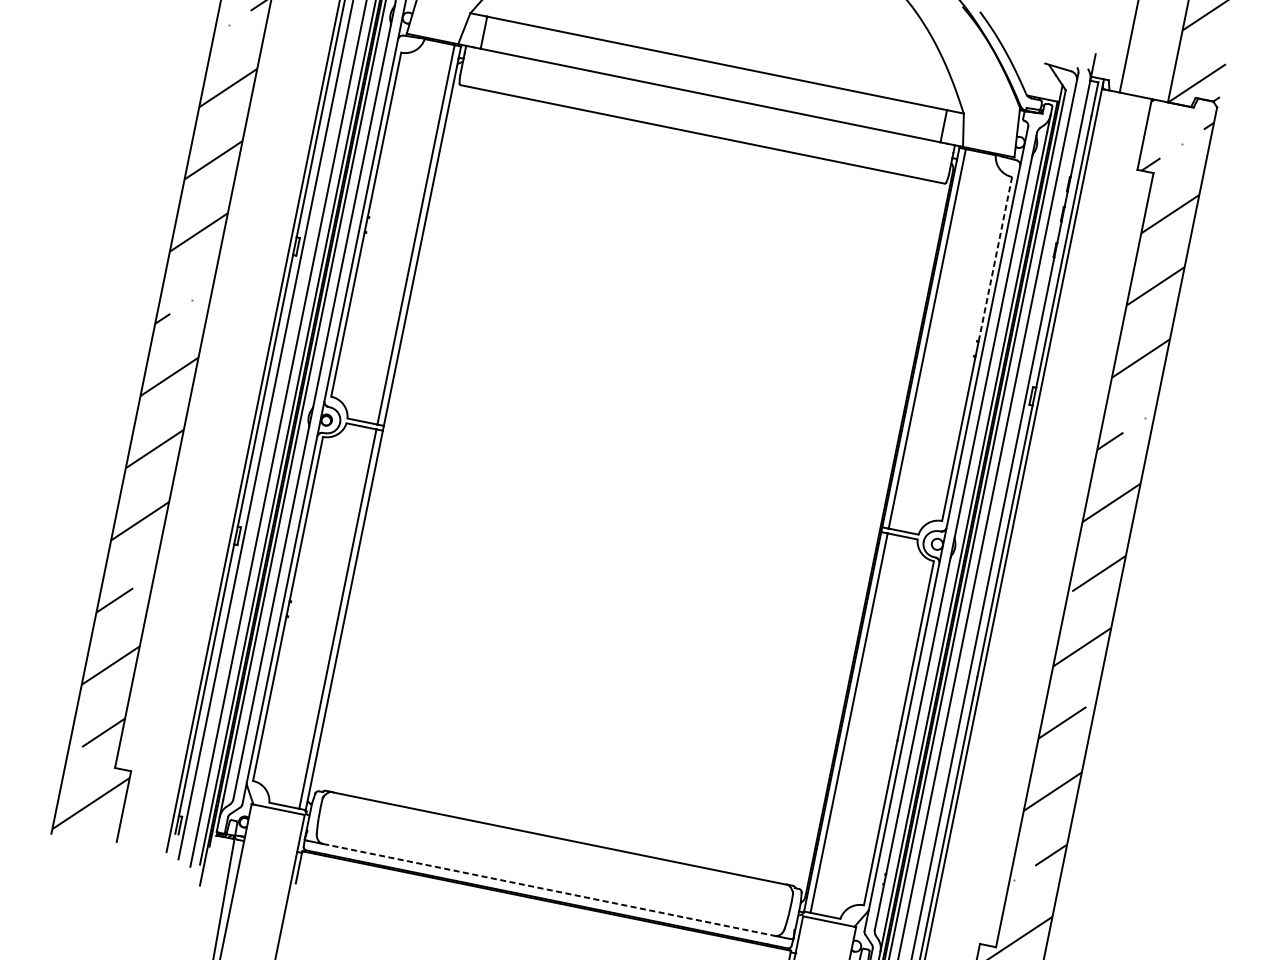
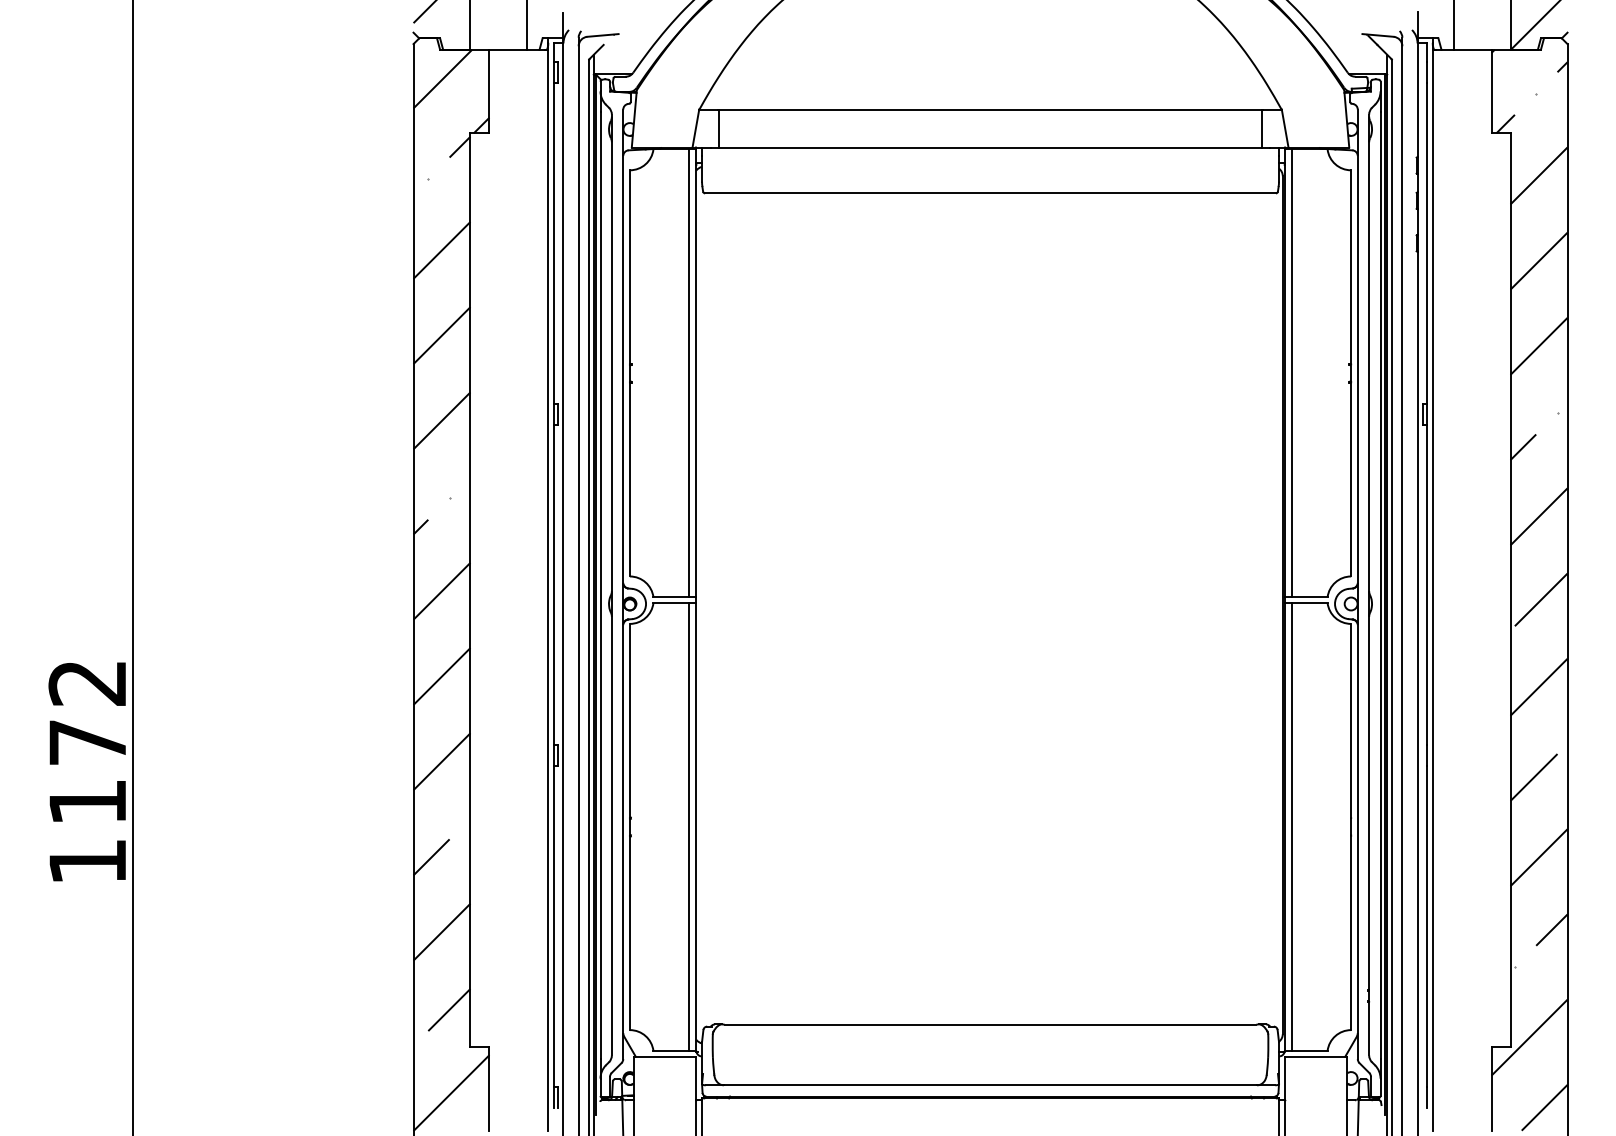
line: (995, 258) -> (1351, 266), dashed -> solid
line: (548, 890) -> (990, 1085), dashed -> solid

